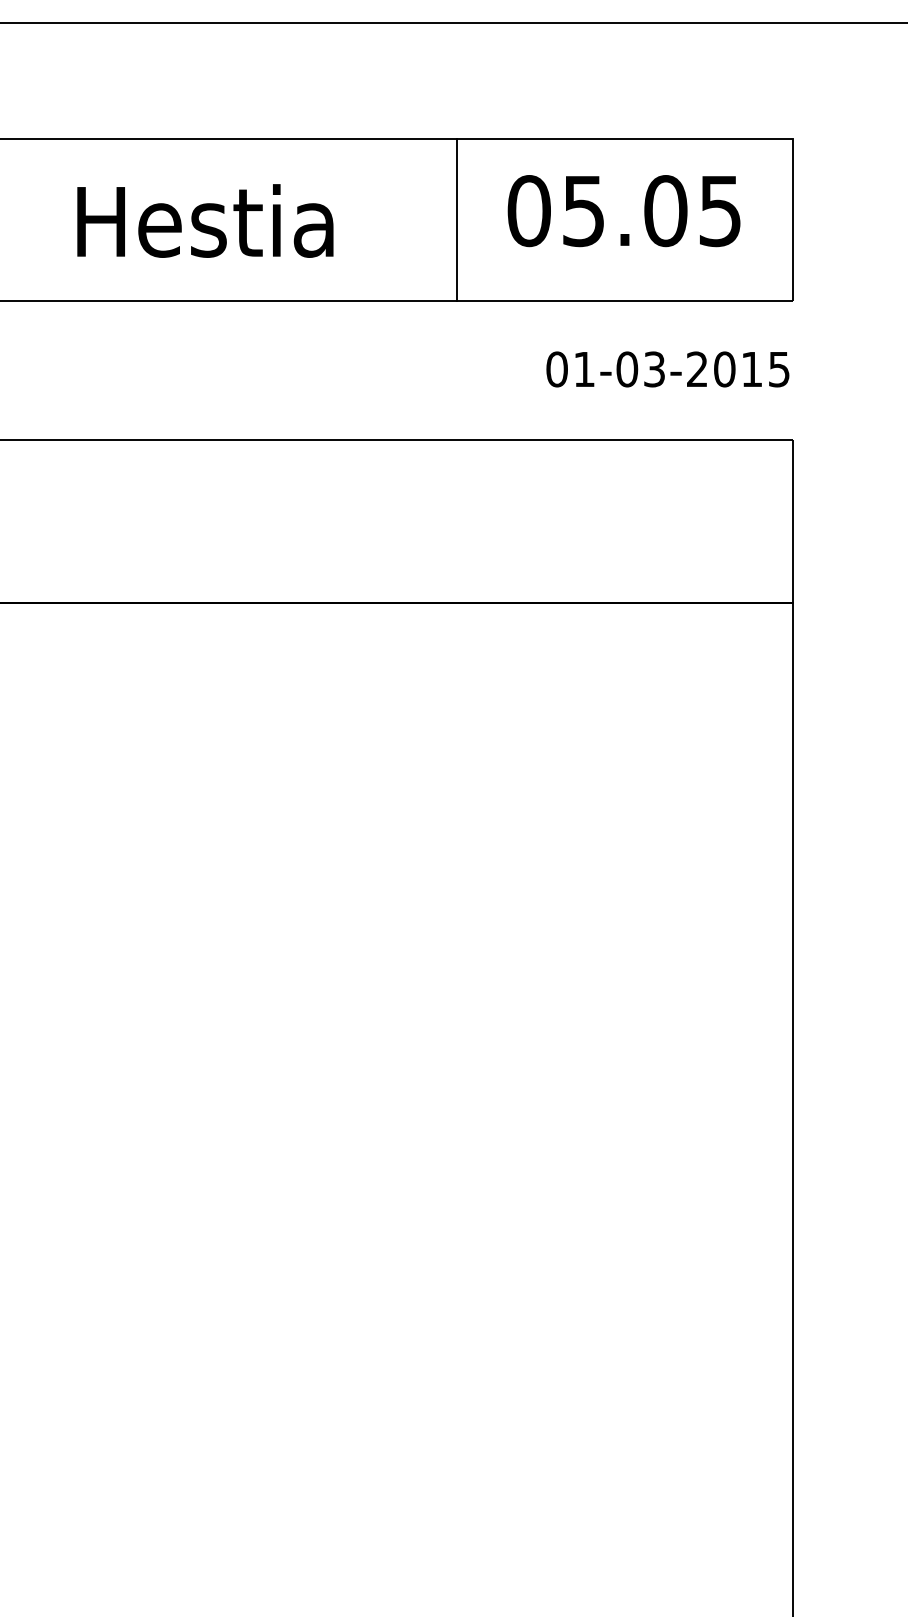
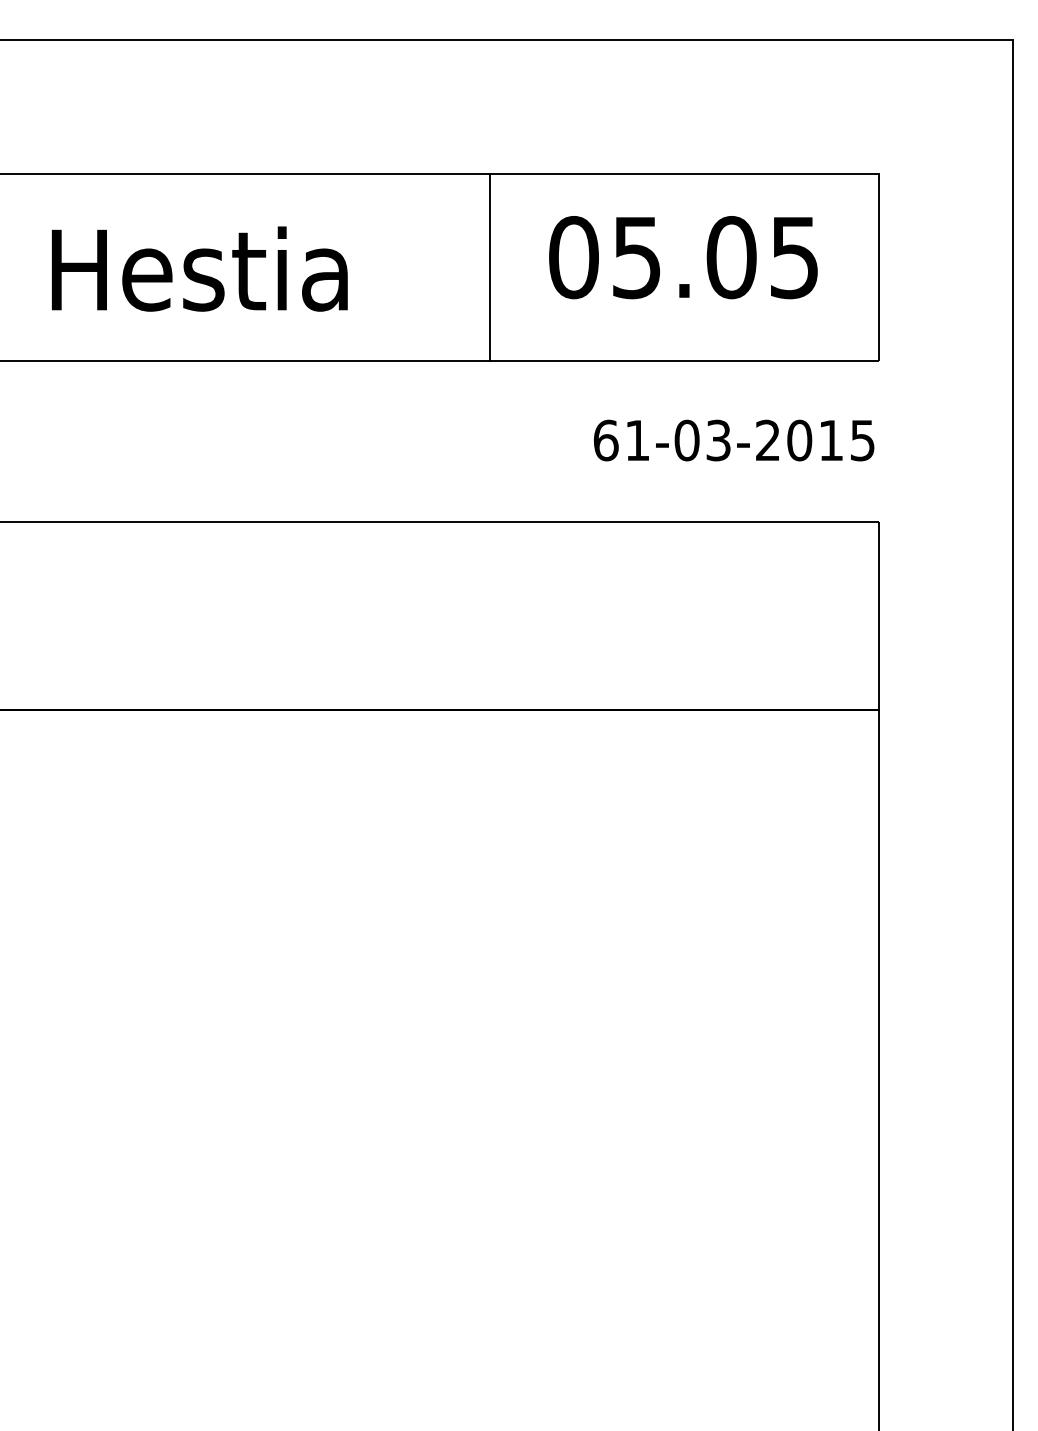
text: (557, 369) -> (606, 440), 01-03-2015 -> 61-03-2015

